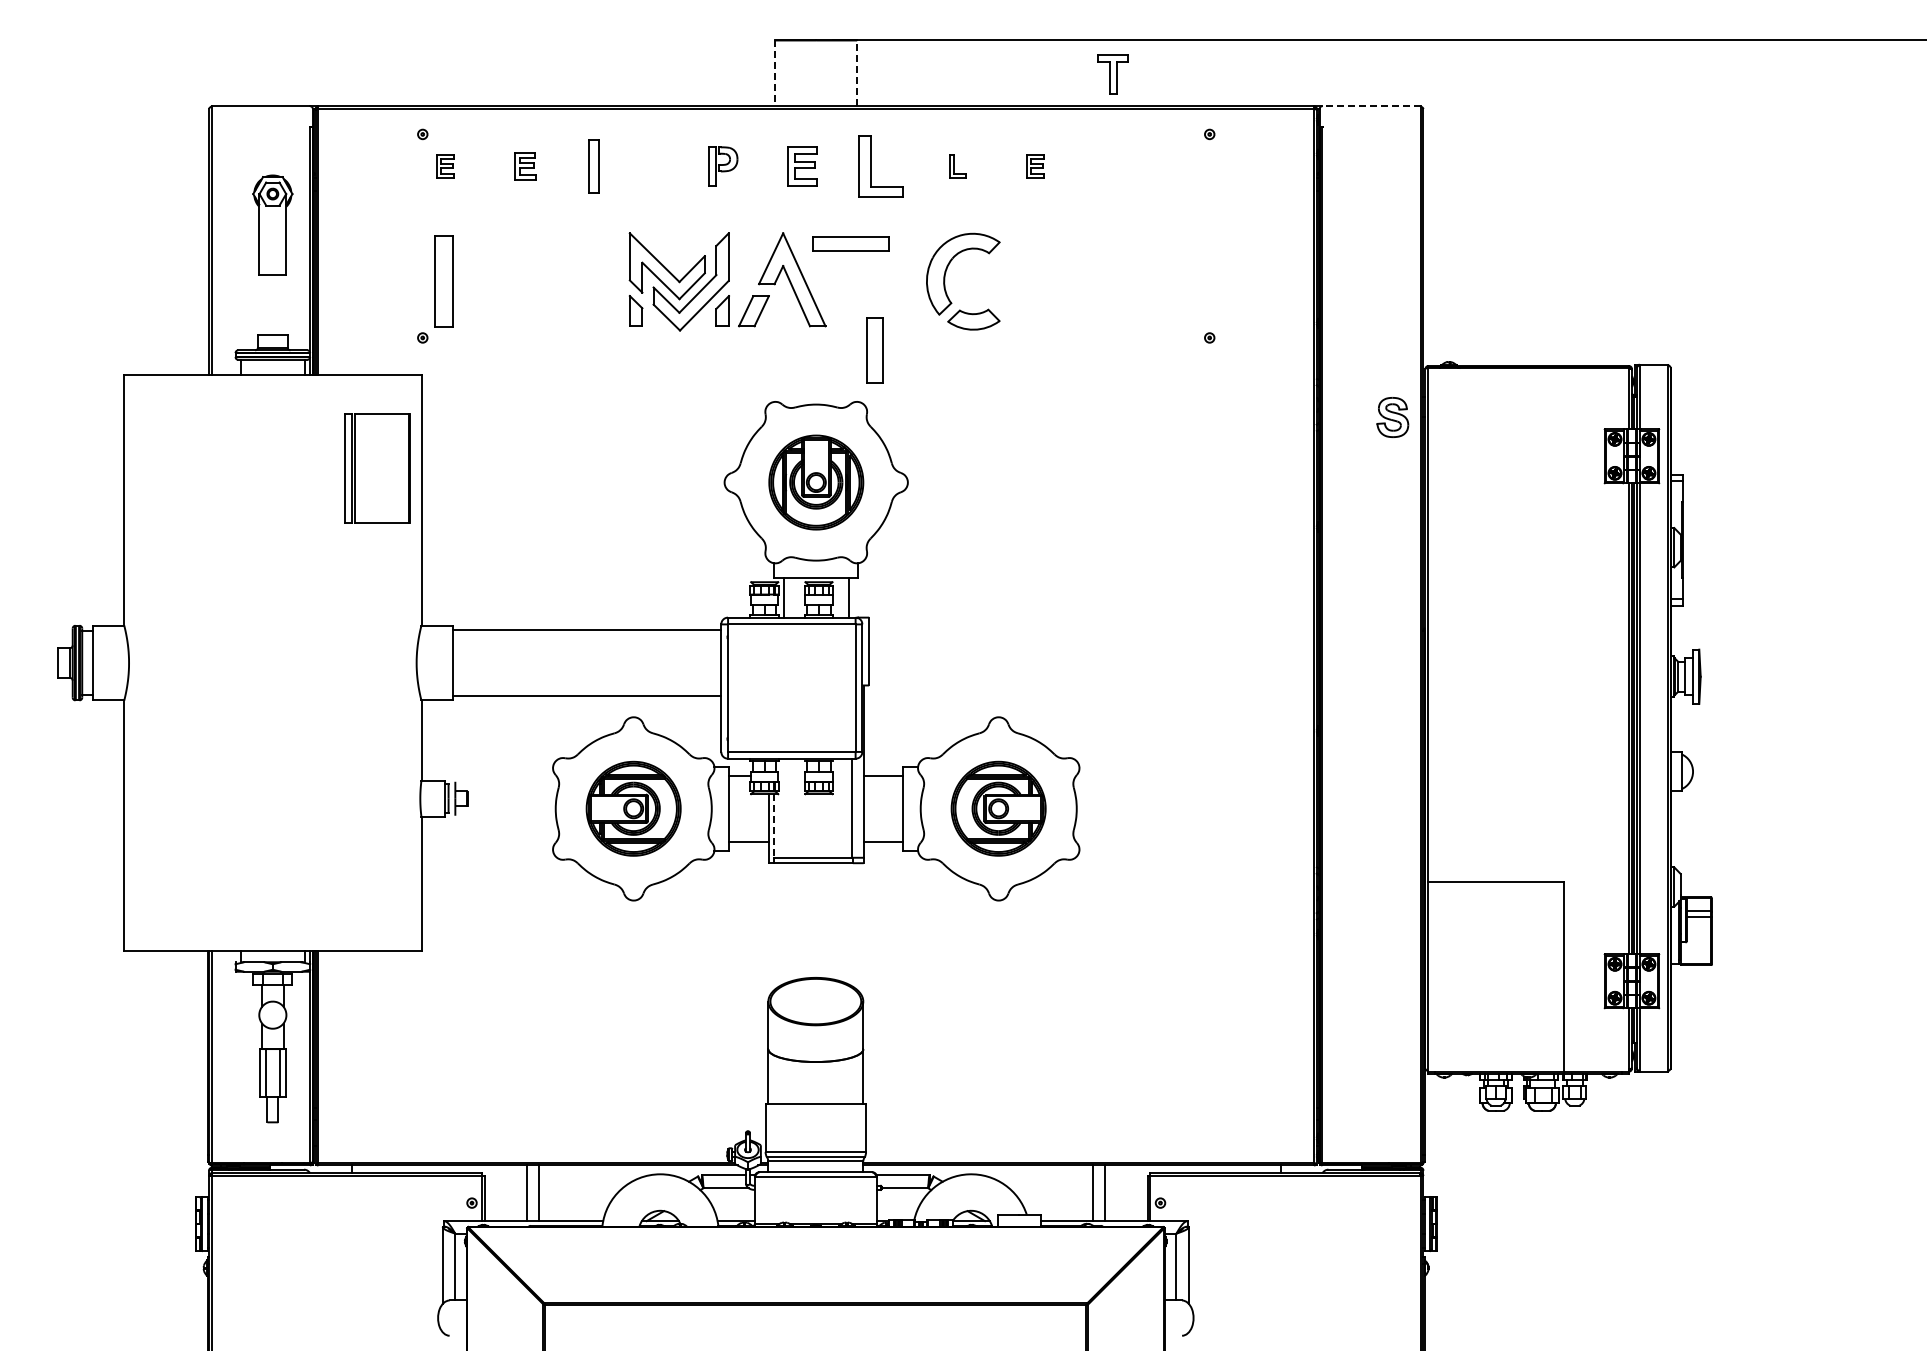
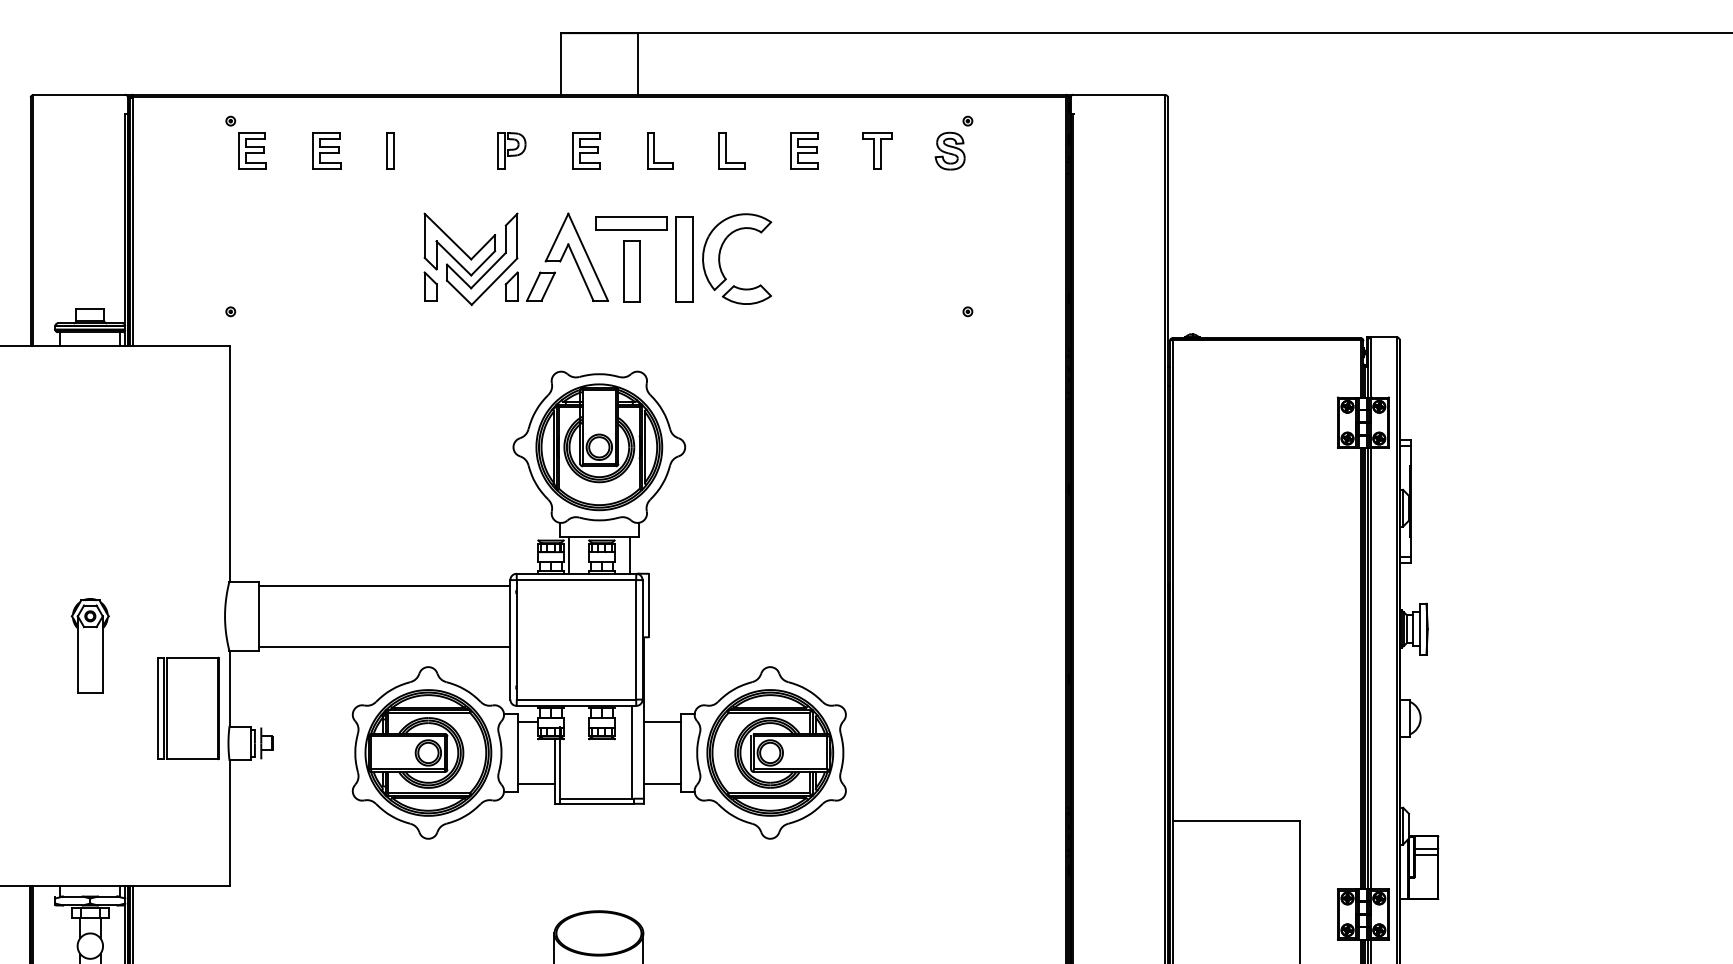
line: (775, 73) -> (561, 64), dashed -> solid
line: (857, 73) -> (637, 64), dashed -> solid
part: (1112, 74) -> (876, 151), moved
line: (1371, 106) -> (1119, 94), dashed -> solid
part: (445, 166) -> (252, 151), size x1.67
part: (525, 166) -> (326, 151), size x1.43
part: (593, 166) -> (390, 151), size x0.71
part: (881, 166) -> (660, 151), size x0.62
part: (957, 166) -> (731, 151), size x1.67
part: (1035, 166) -> (804, 151), size x1.67
part: (272, 224) -> (90, 644), moved
part: (443, 281) -> (683, 258), moved
part: (874, 350) -> (631, 271), moved
part: (1392, 417) -> (949, 151), moved
part: (377, 468) -> (188, 708), moved
part: (816, 482) -> (599, 447), size x1.43
part: (633, 808) -> (428, 752), size x1.43
part: (998, 808) -> (770, 752), size x1.43
line: (774, 826) -> (560, 769), dashed -> solid

